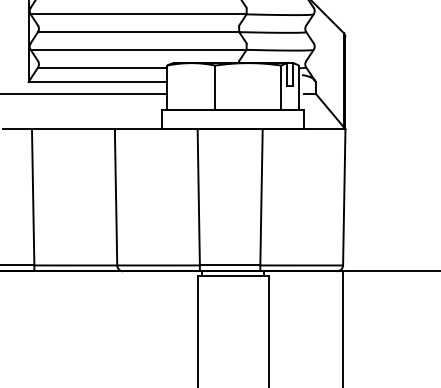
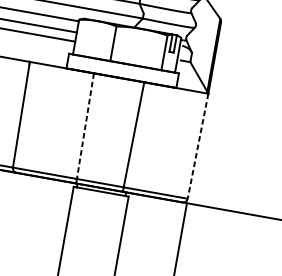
line: (198, 197) -> (85, 126), solid -> dashed
line: (344, 197) -> (198, 146), solid -> dashed

